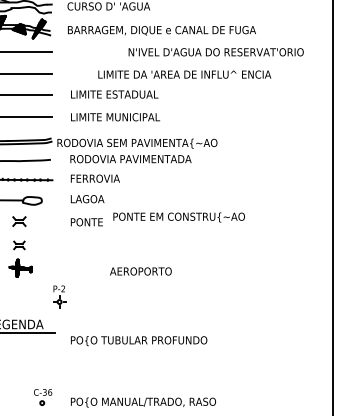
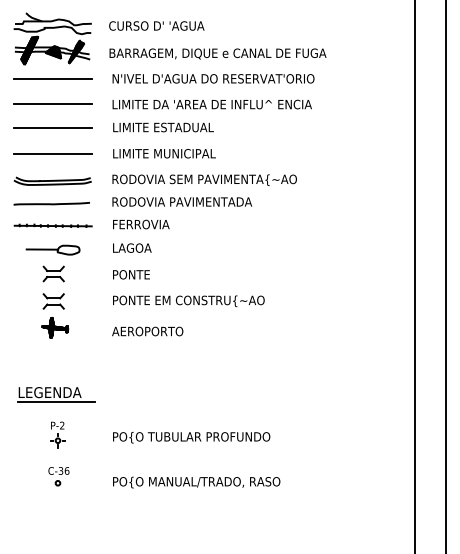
text: (216, 51) -> (213, 78), moved
text: (184, 74) -> (211, 104), moved
text: (137, 143) -> (204, 179), moved
text: (178, 217) -> (188, 301), moved
part: (19, 221) -> (53, 273), size x1.43
part: (19, 245) -> (53, 301), size x1.67
text: (140, 271) -> (147, 331), moved
part: (59, 296) -> (57, 434), moved
text: (138, 340) -> (191, 437), moved
part: (42, 397) -> (58, 476), moved

